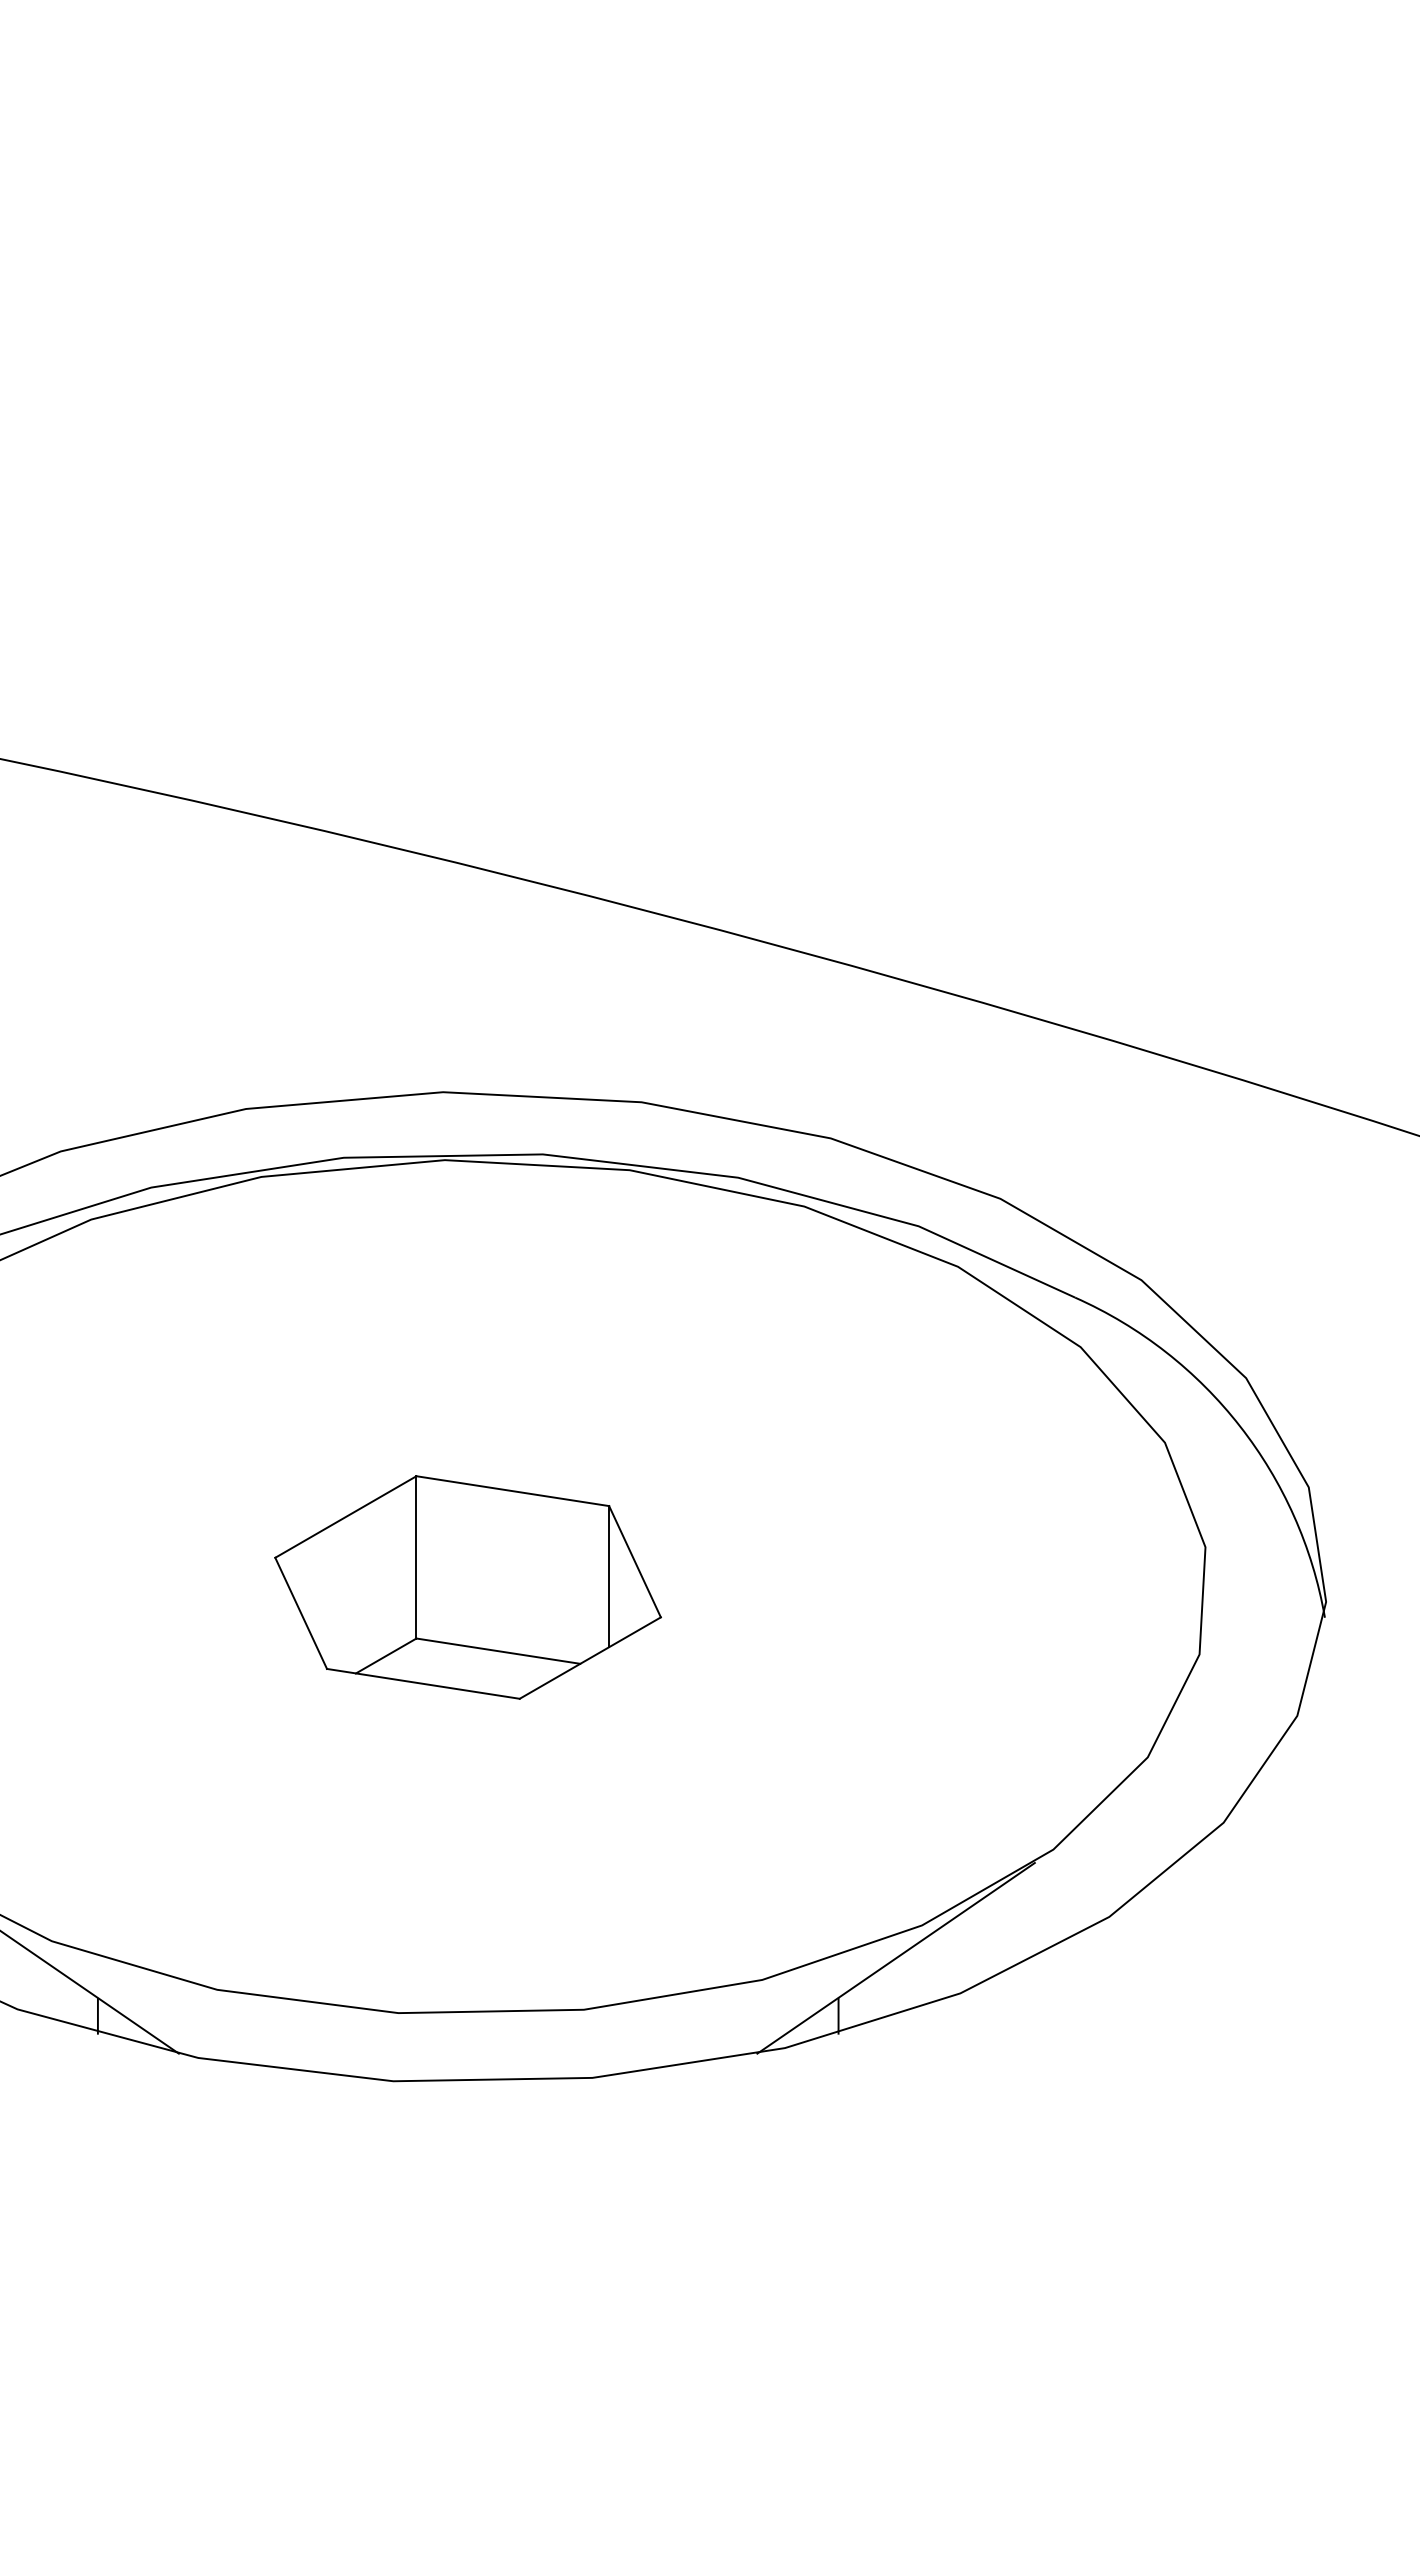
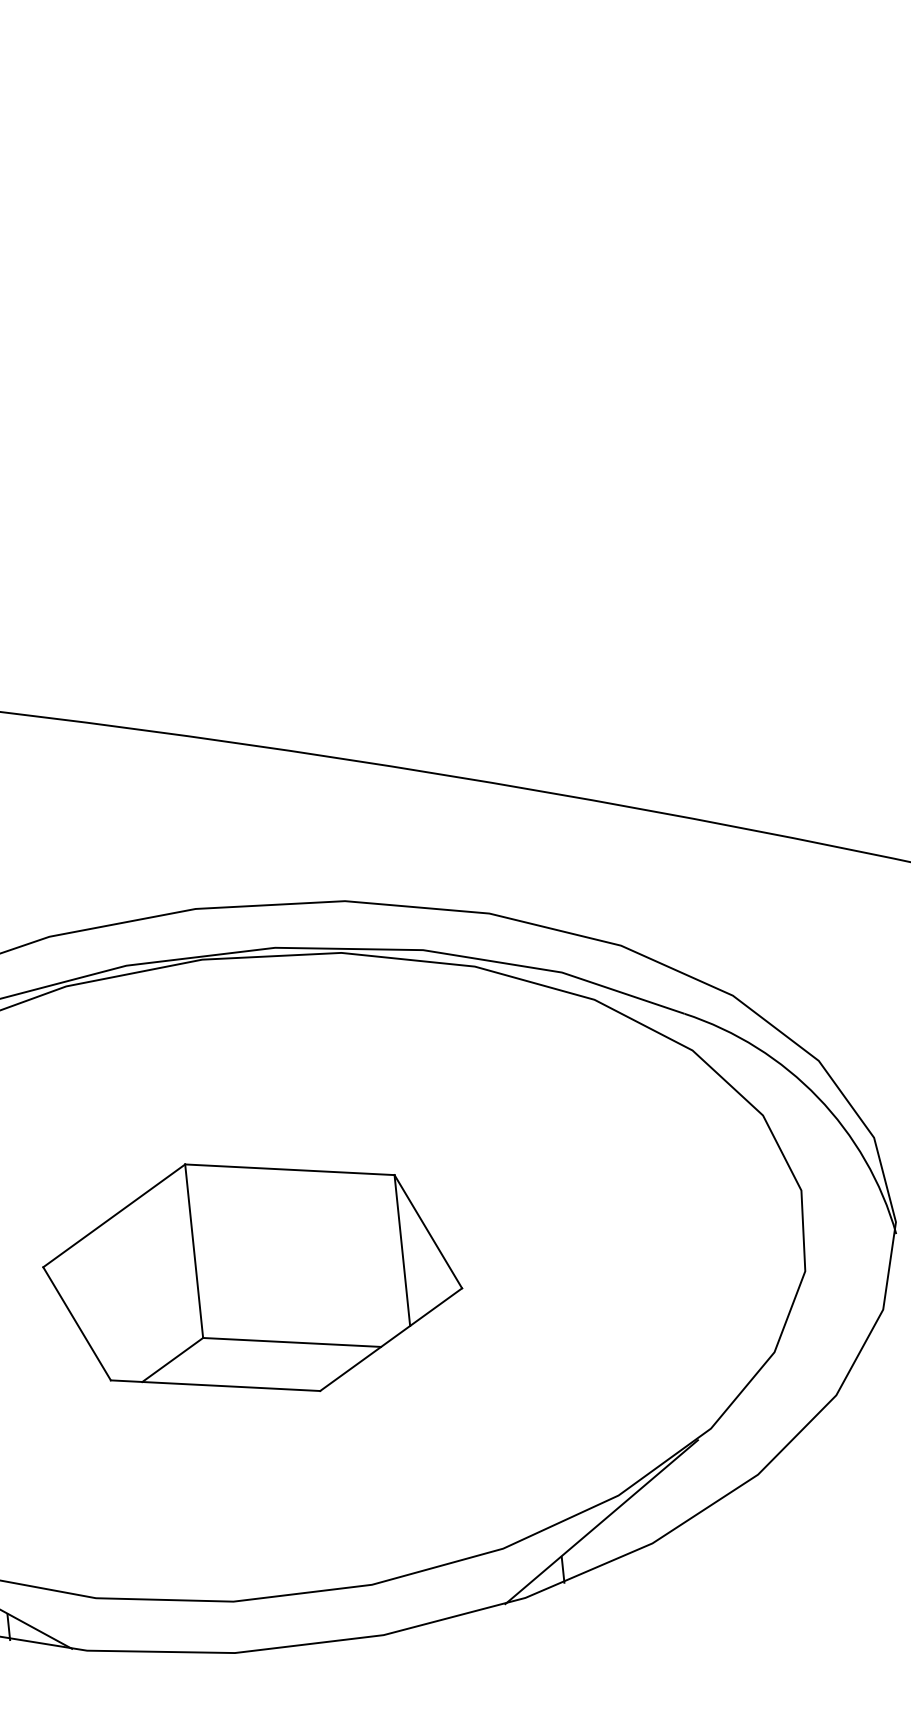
part: (467, 1587) -> (252, 1277), size x1.43

